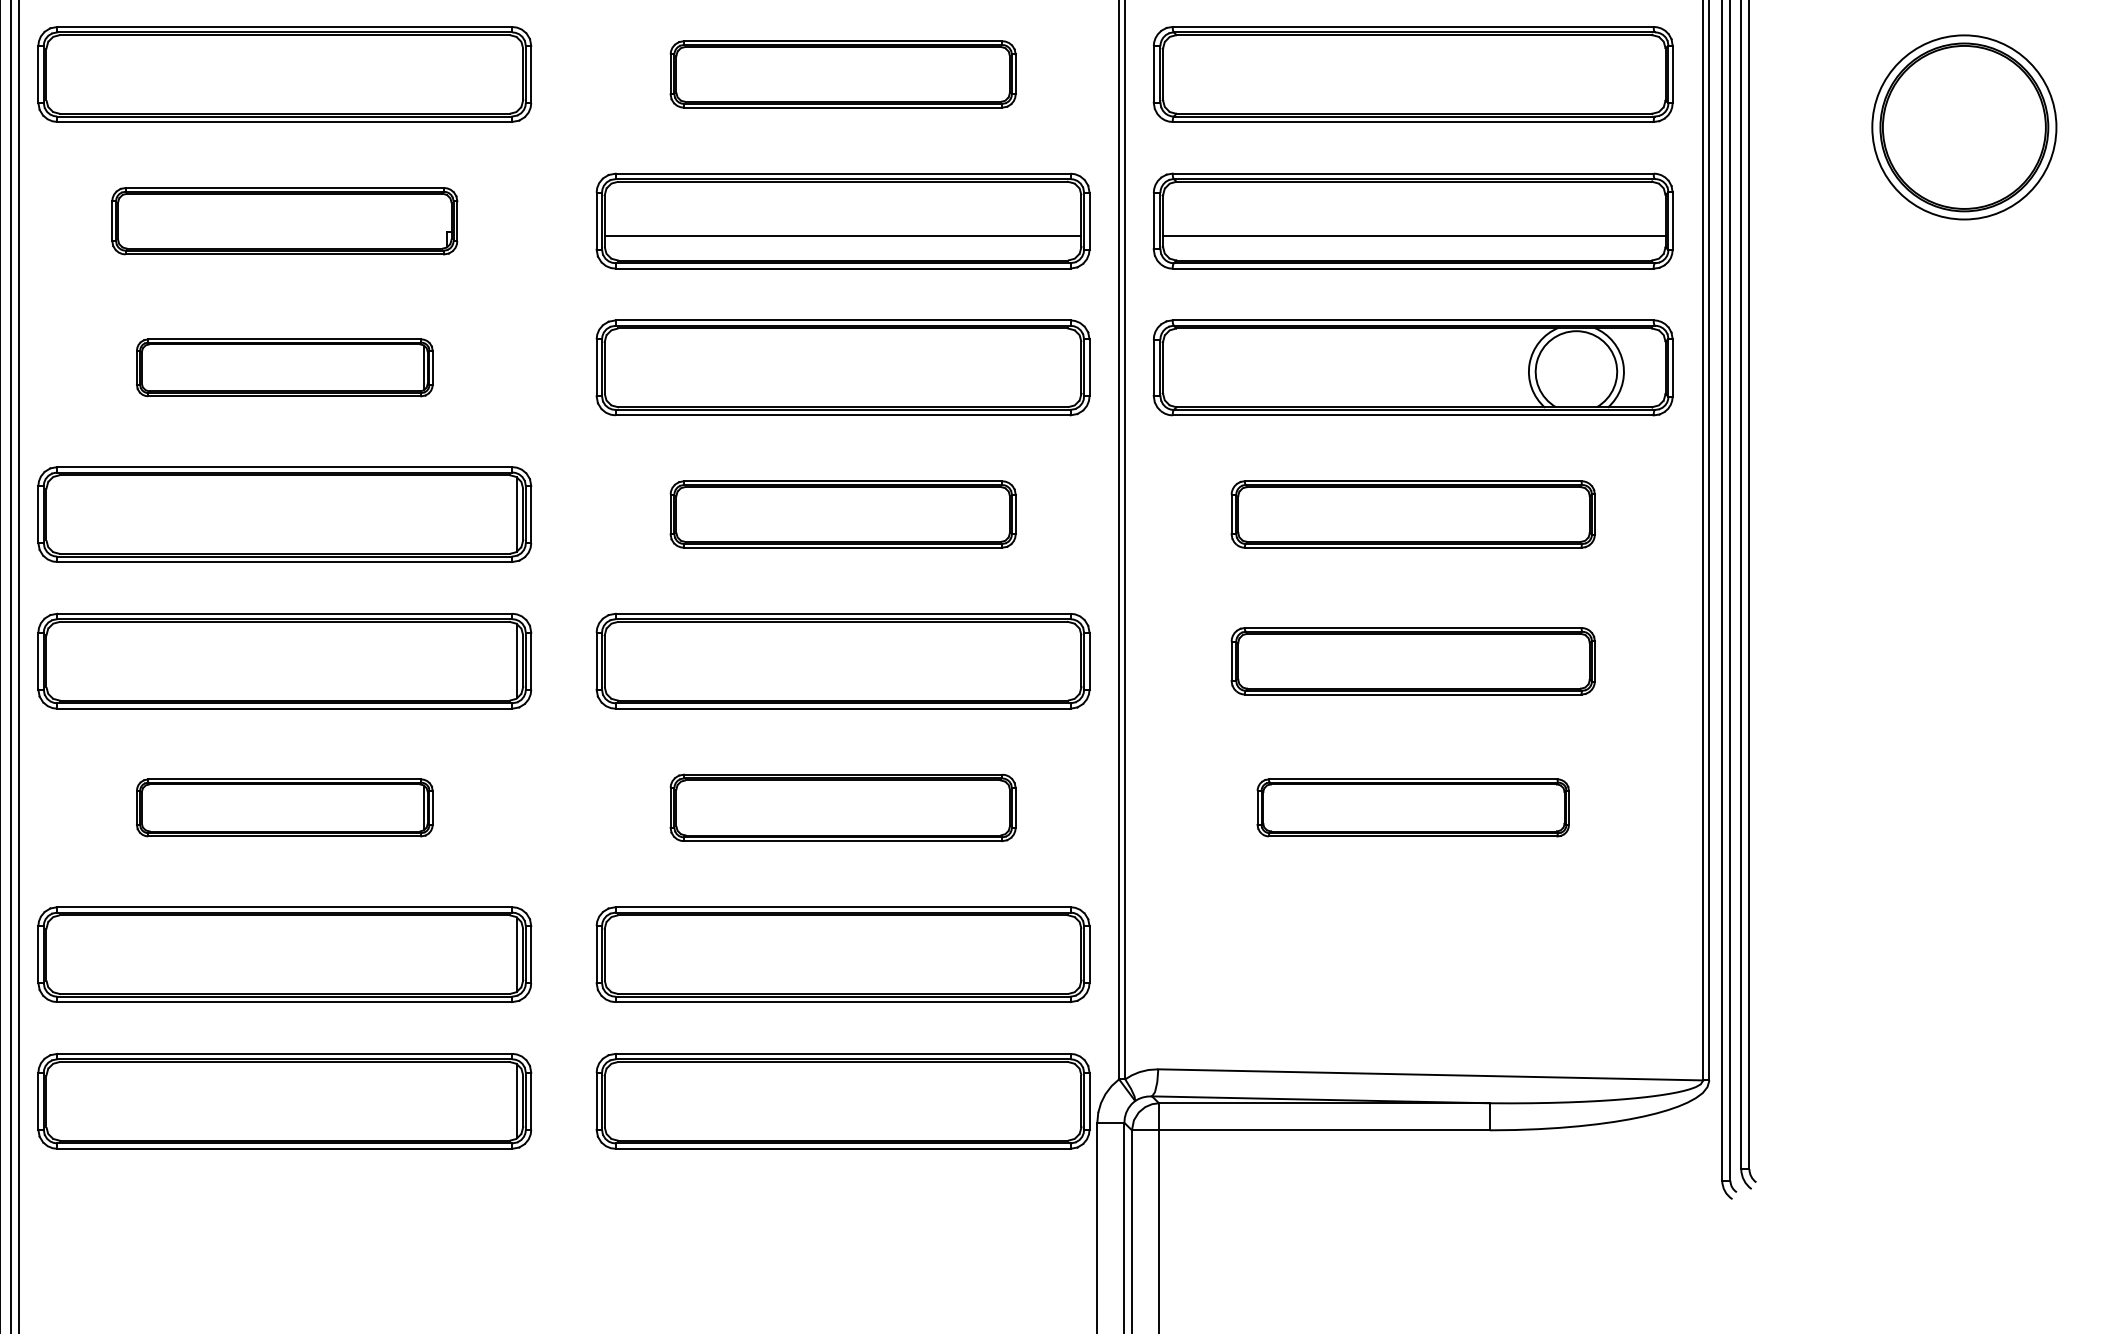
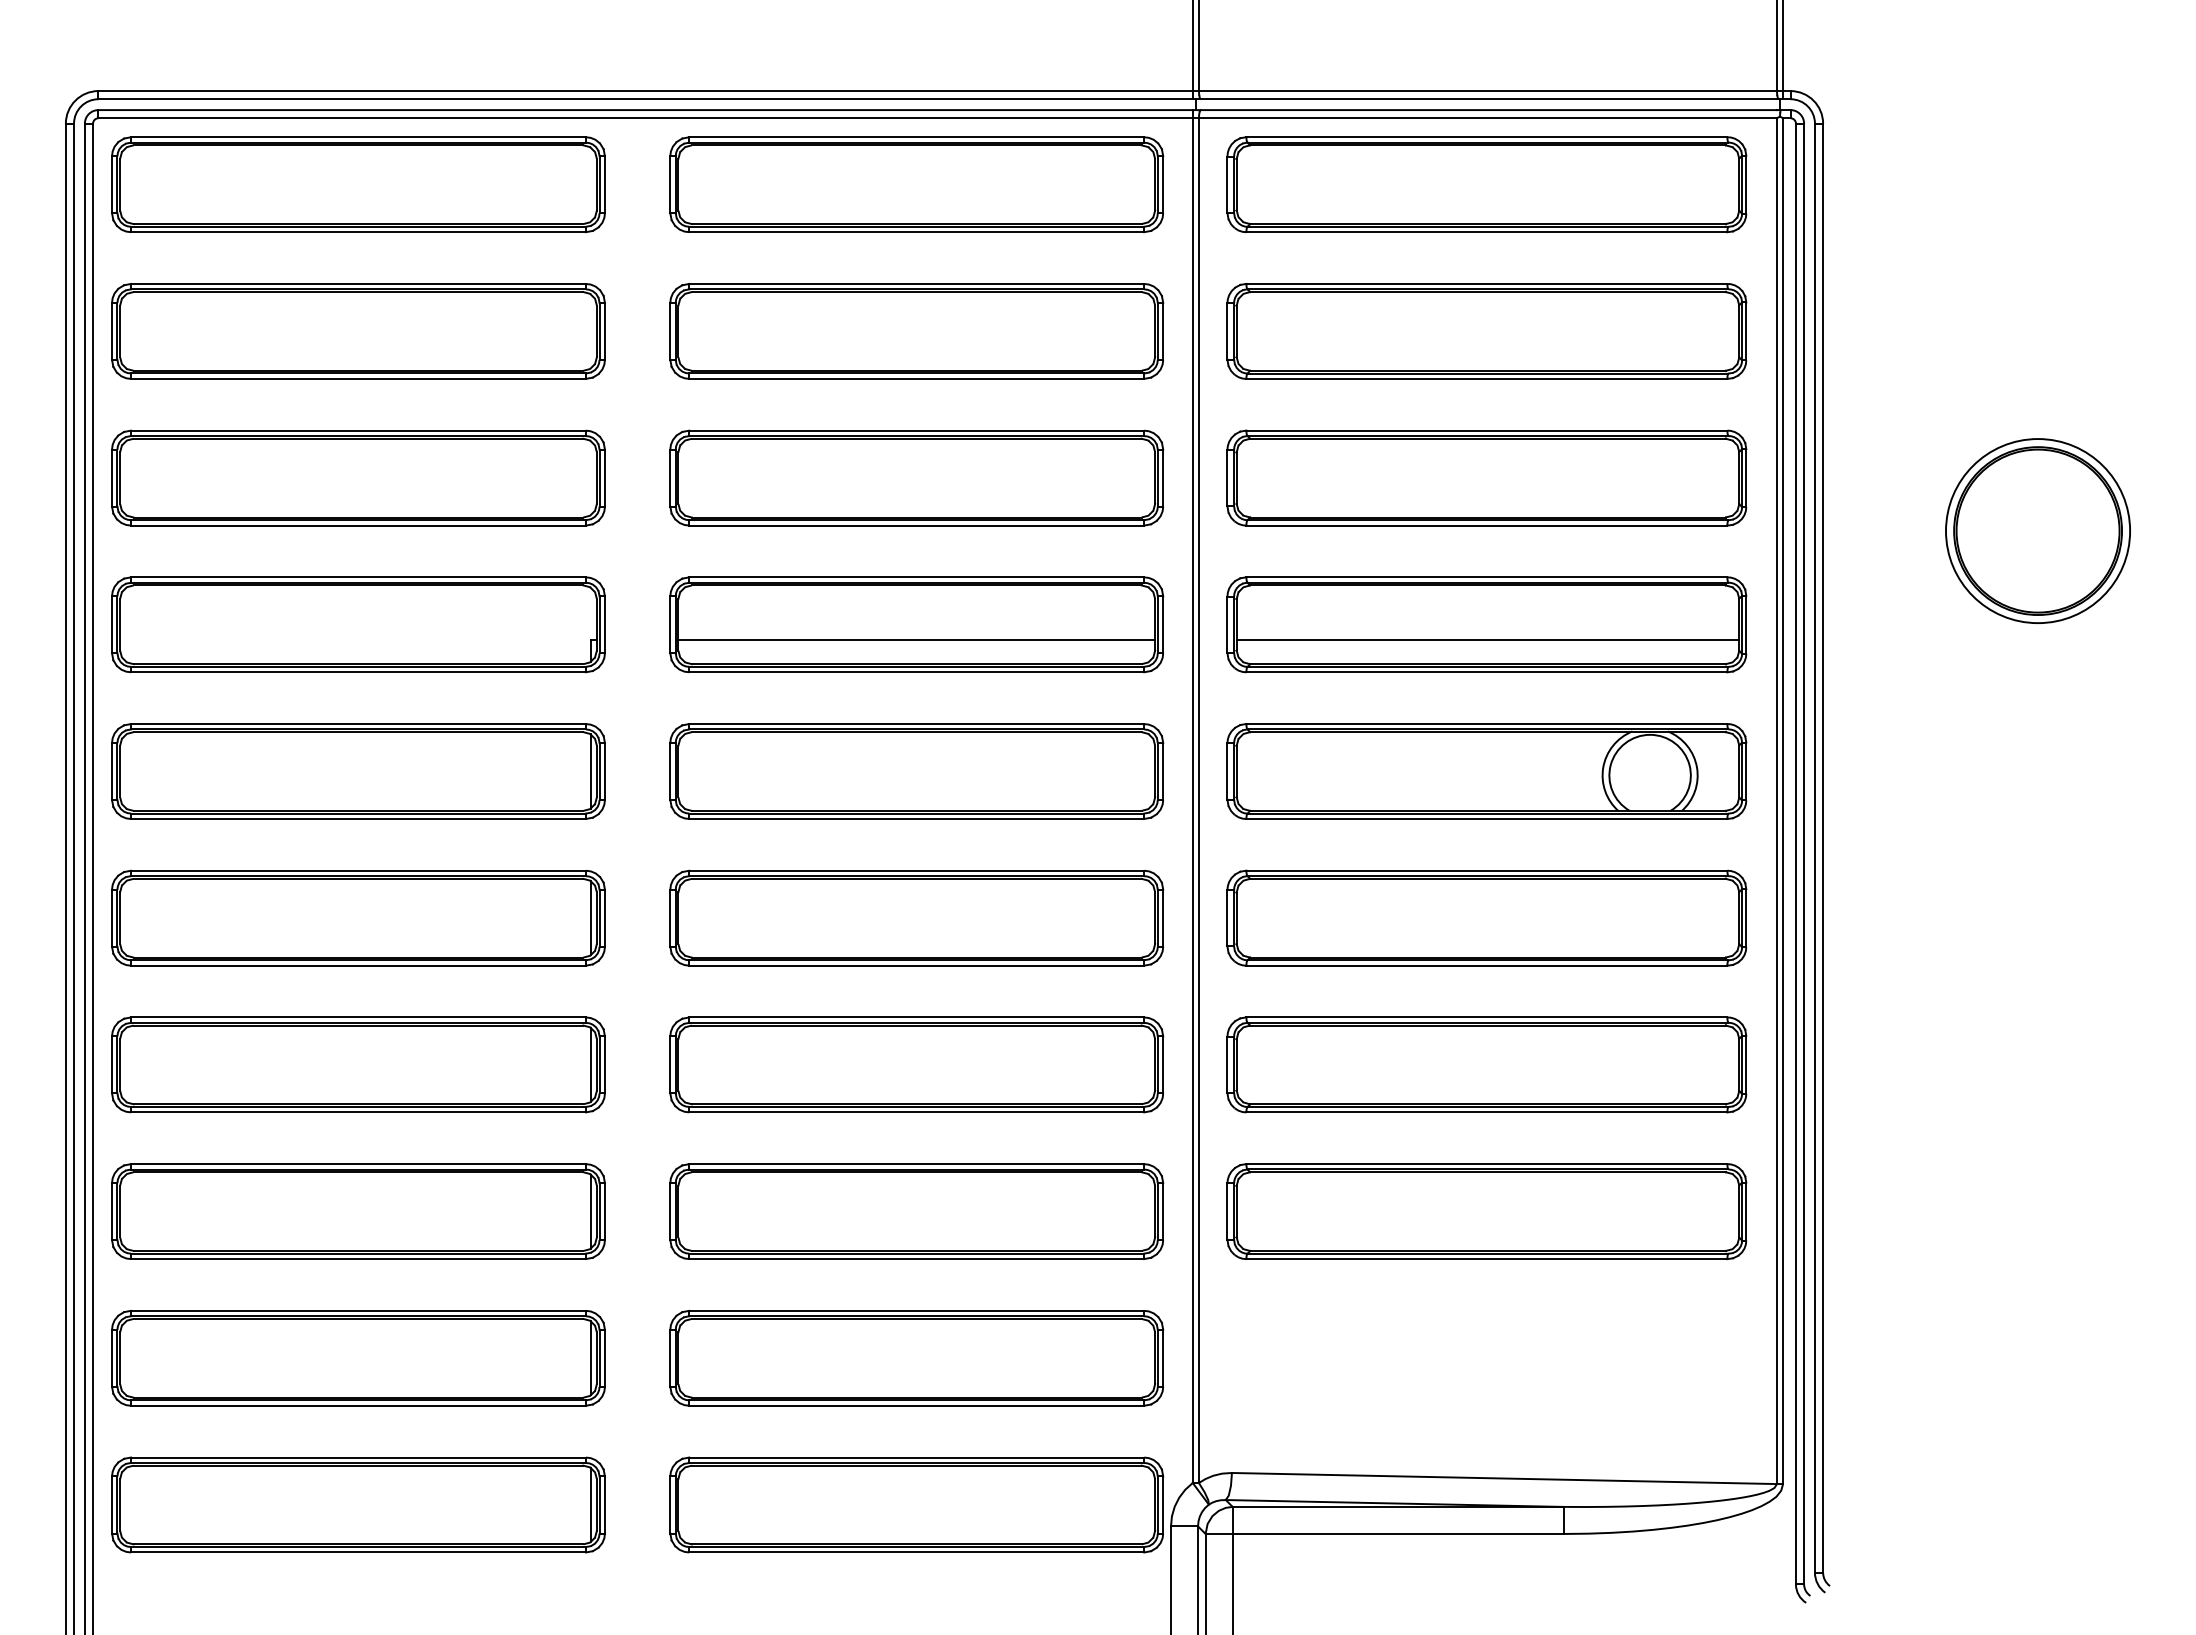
part: (842, 73) -> (916, 477), size x1.43
part: (284, 220) -> (358, 624), size x1.43
part: (284, 367) -> (358, 771), size x1.67
part: (842, 513) -> (916, 917), size x1.43
part: (1412, 513) -> (1486, 917), size x1.43
part: (1412, 660) -> (1486, 1064), size x1.43
part: (284, 807) -> (358, 1211), size x1.67
part: (842, 807) -> (916, 1211), size x1.43
part: (1412, 807) -> (1486, 1211), size x1.67

